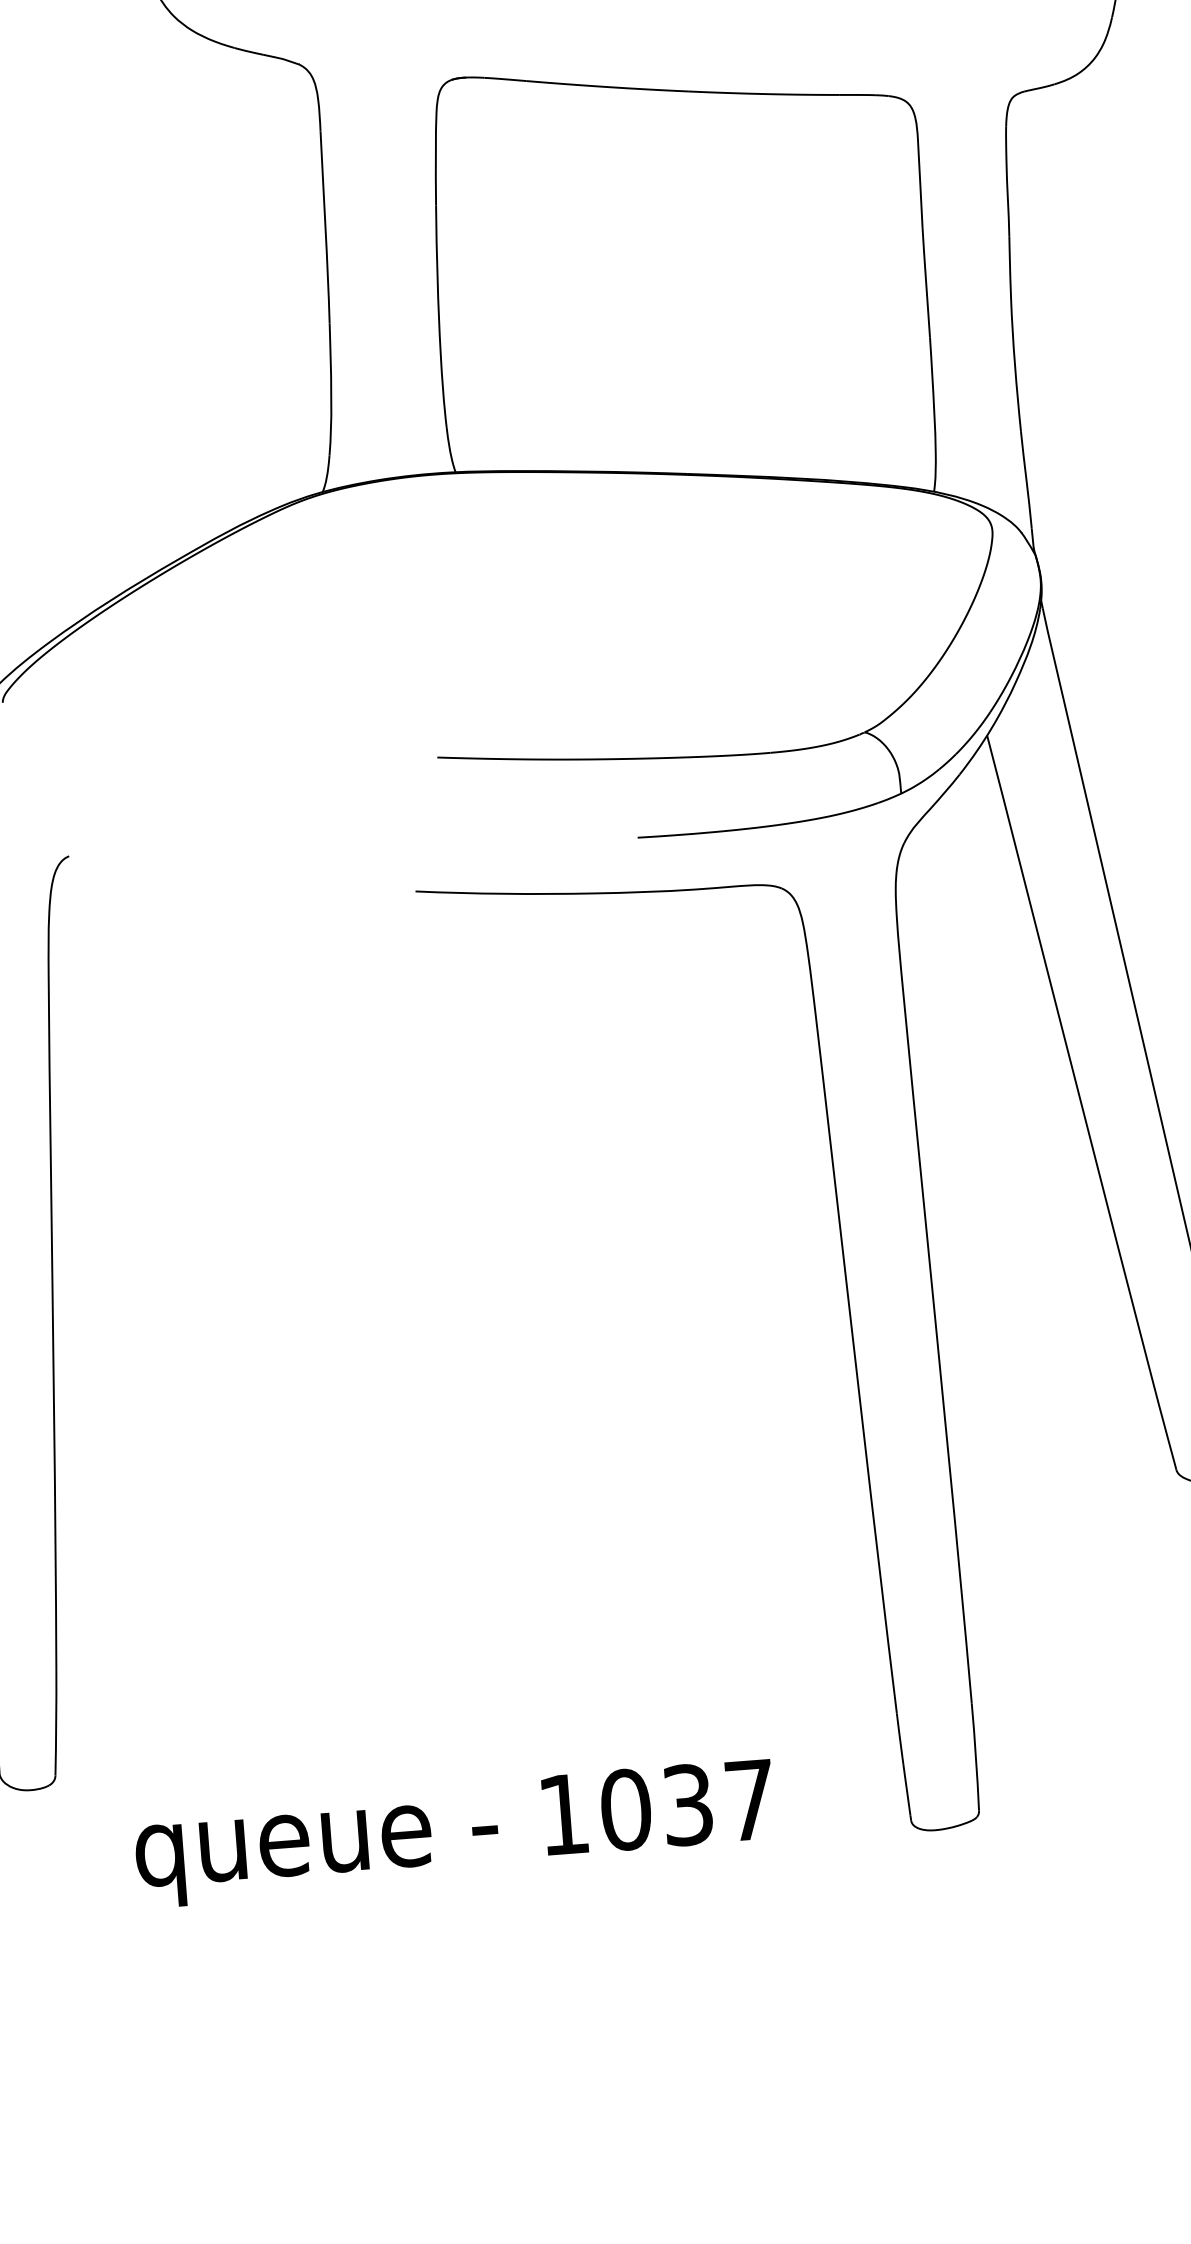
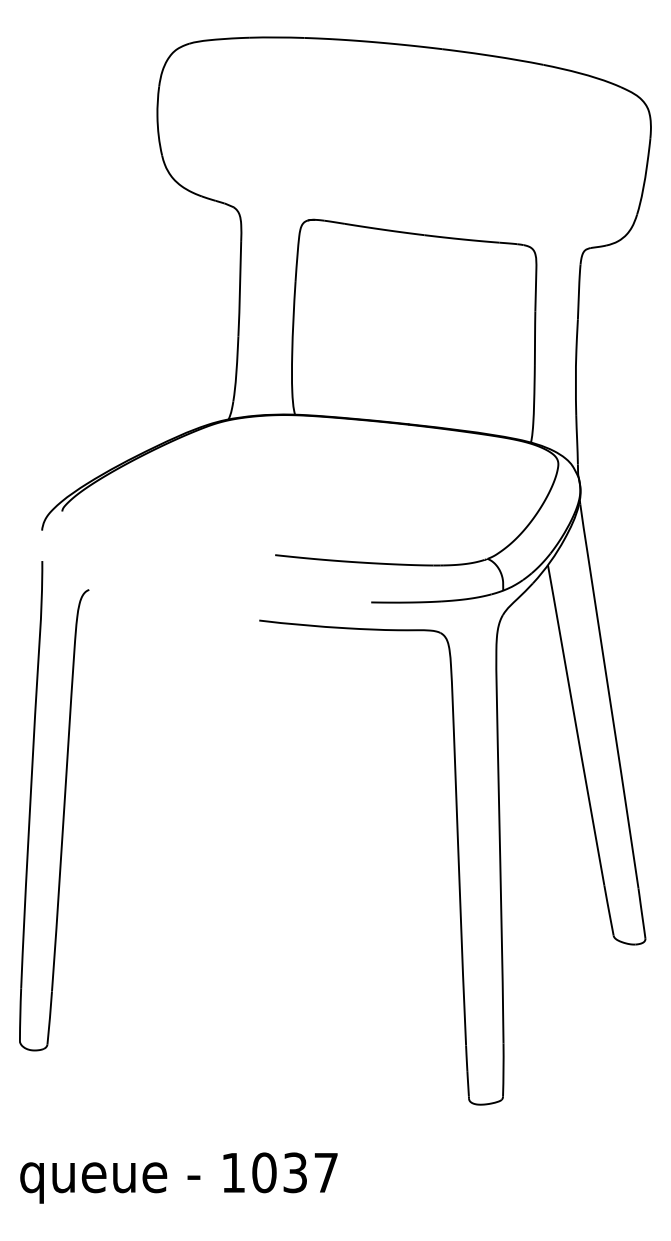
text: (454, 1832) -> (178, 1177), moved

